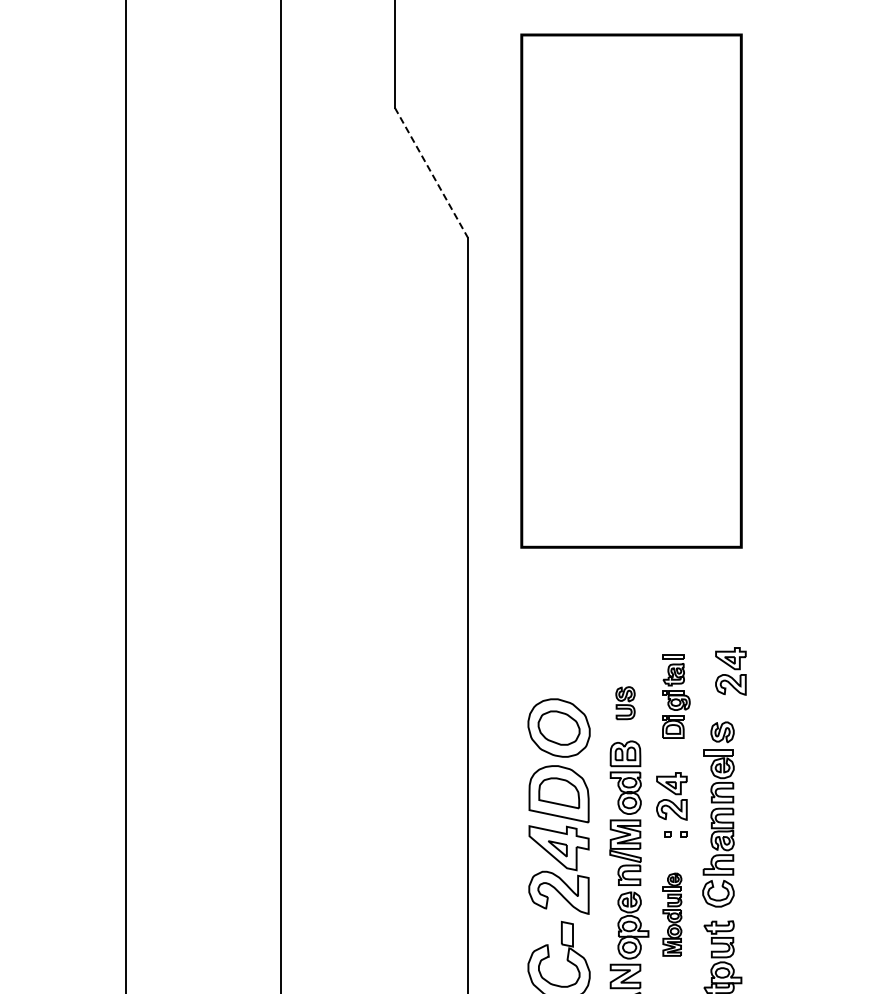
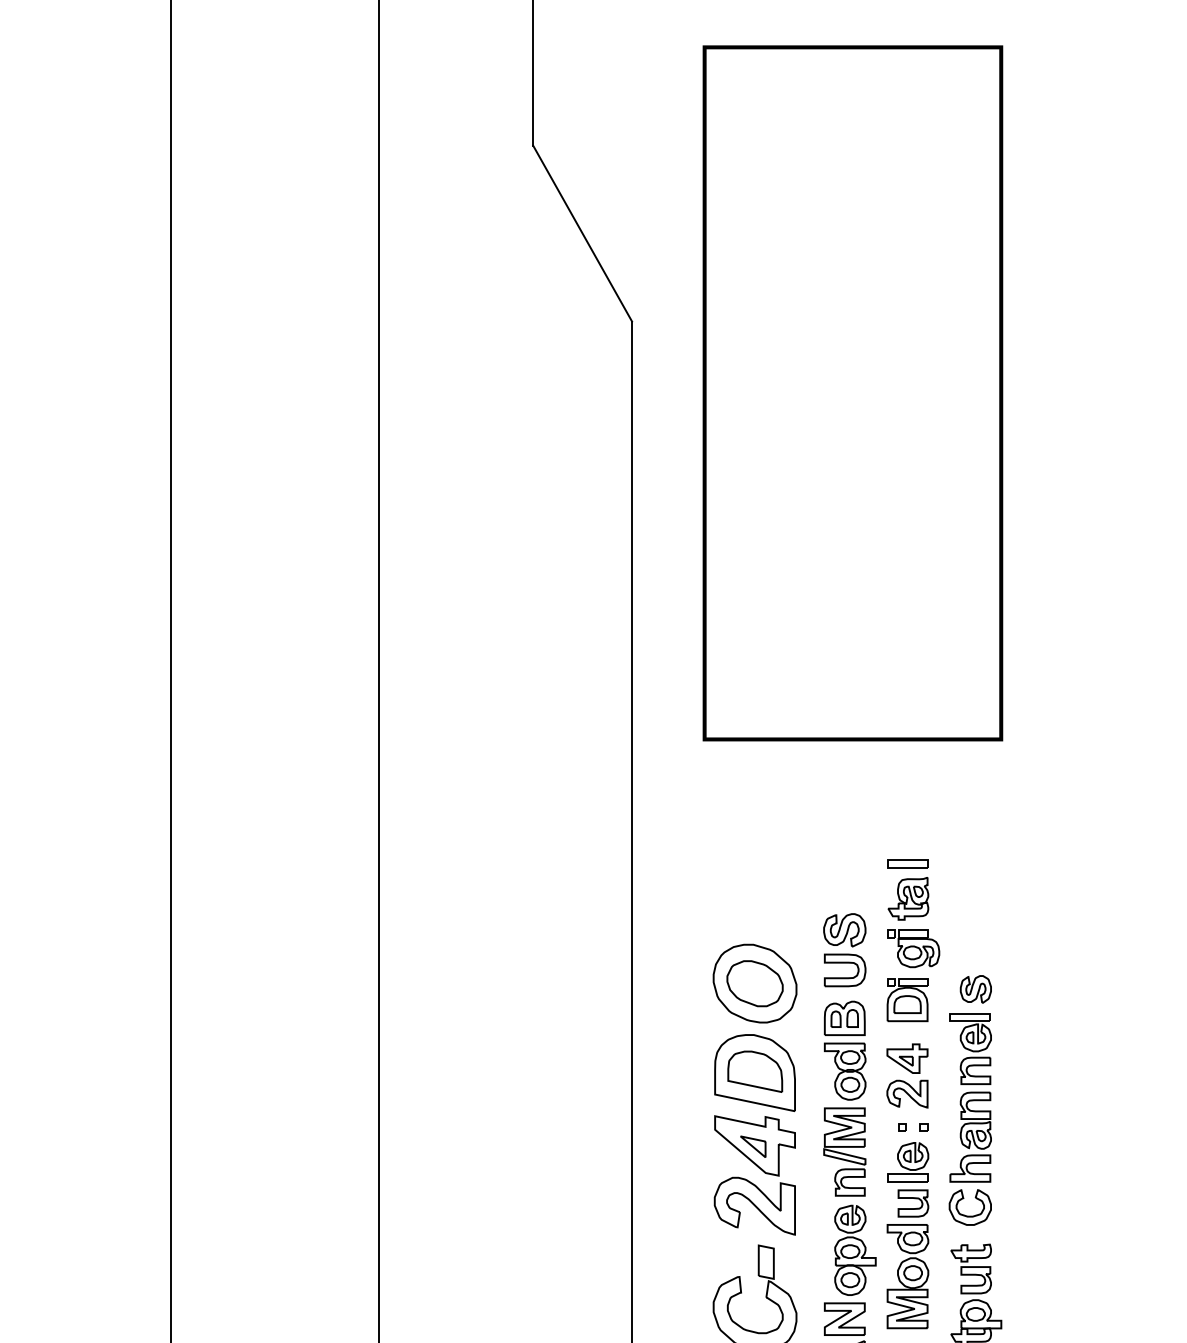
line: (431, 172) -> (582, 233), dashed -> solid
part: (730, 671) -> (986, 907), removed
part: (676, 696) -> (913, 941), size x1.43
part: (625, 702) -> (844, 949), size x1.67
part: (672, 914) -> (908, 1235), size x1.67

